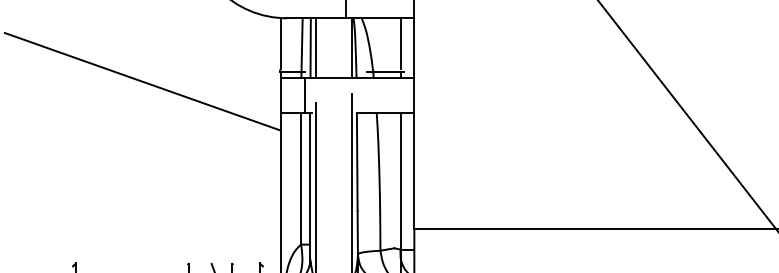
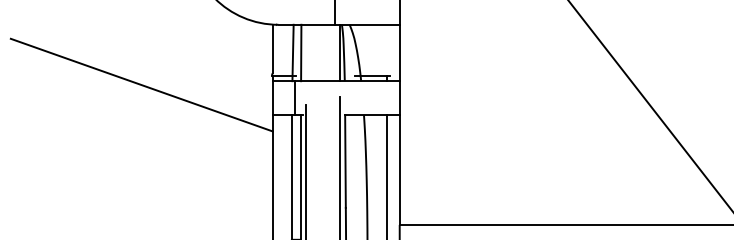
line: (400, 43) -> (386, 48), removed
line: (316, 47) -> (306, 52), removed

